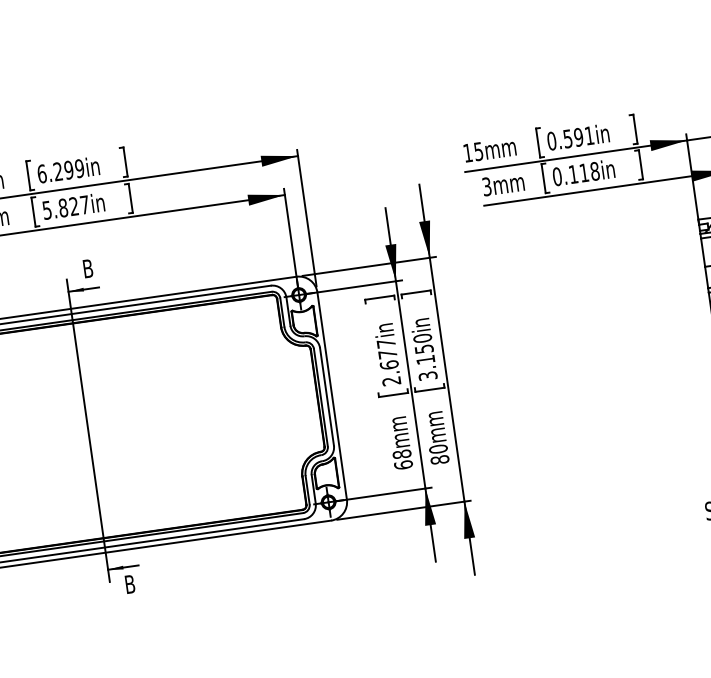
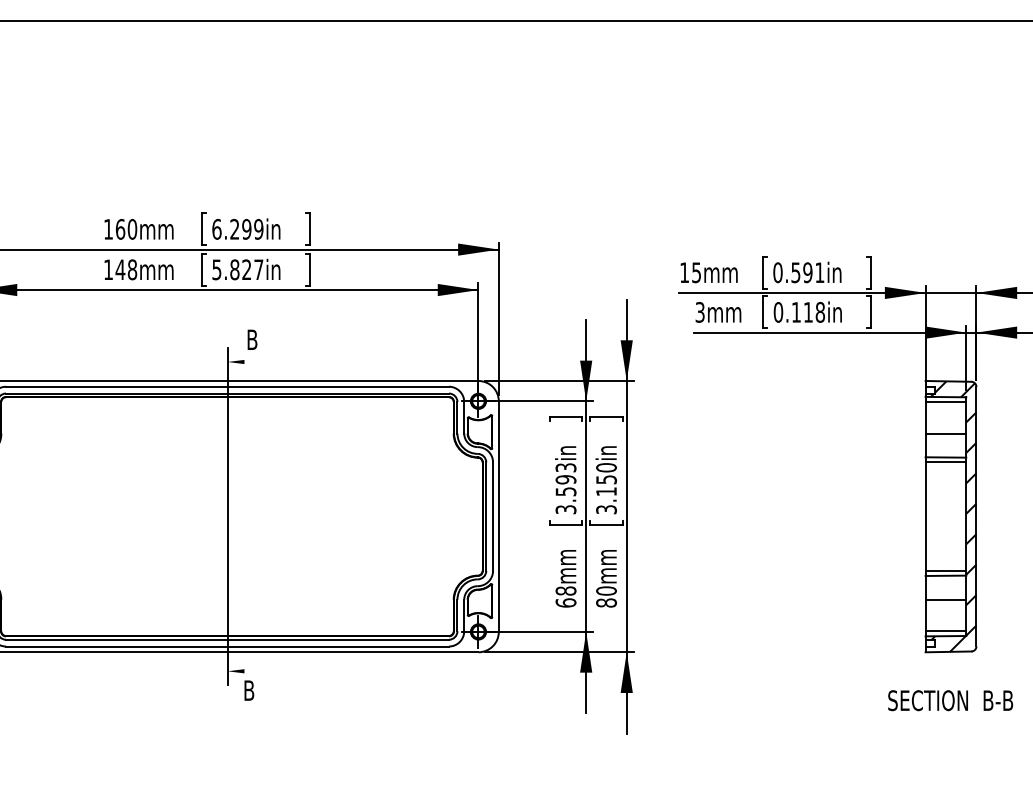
line: (83, 290) -> (244, 362), removed
text: (388, 362) -> (565, 488), 2.677in -> 3.593in
line: (123, 567) -> (244, 671), removed

